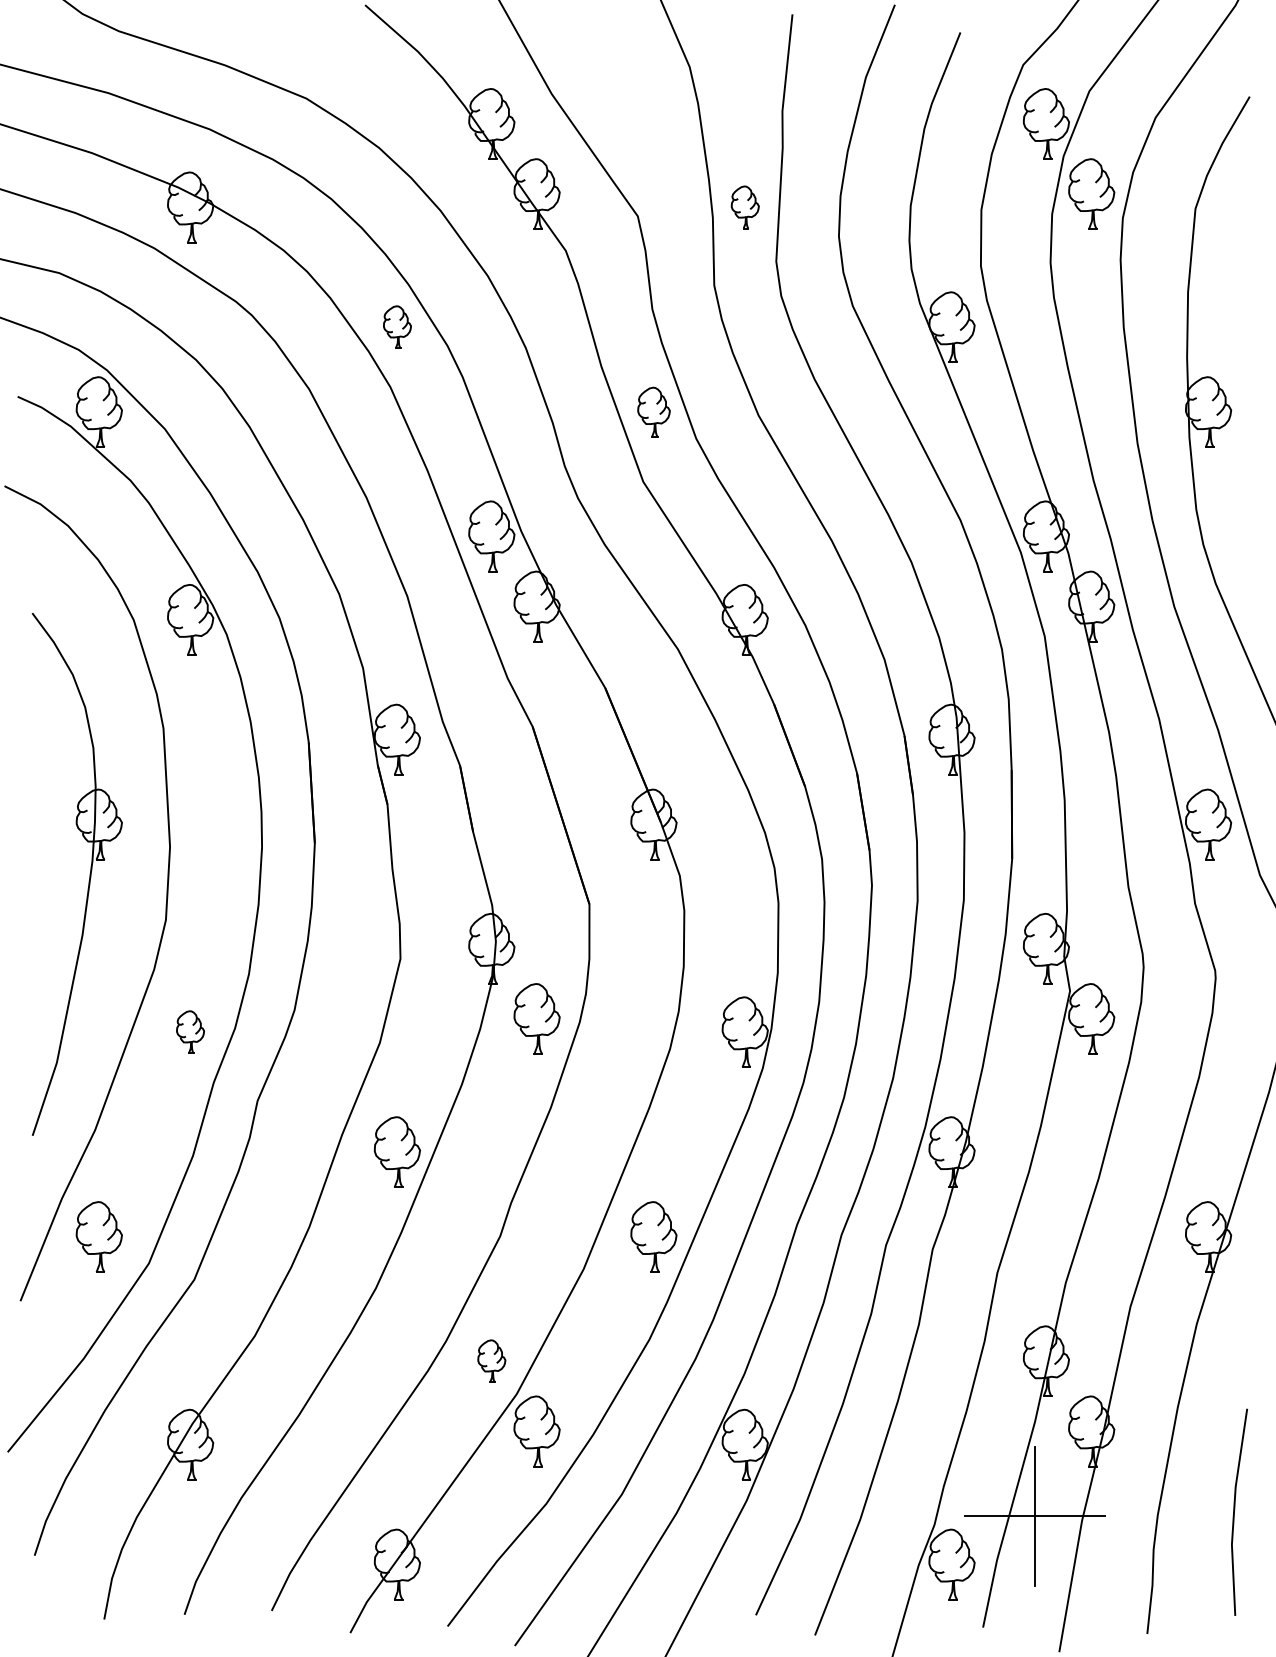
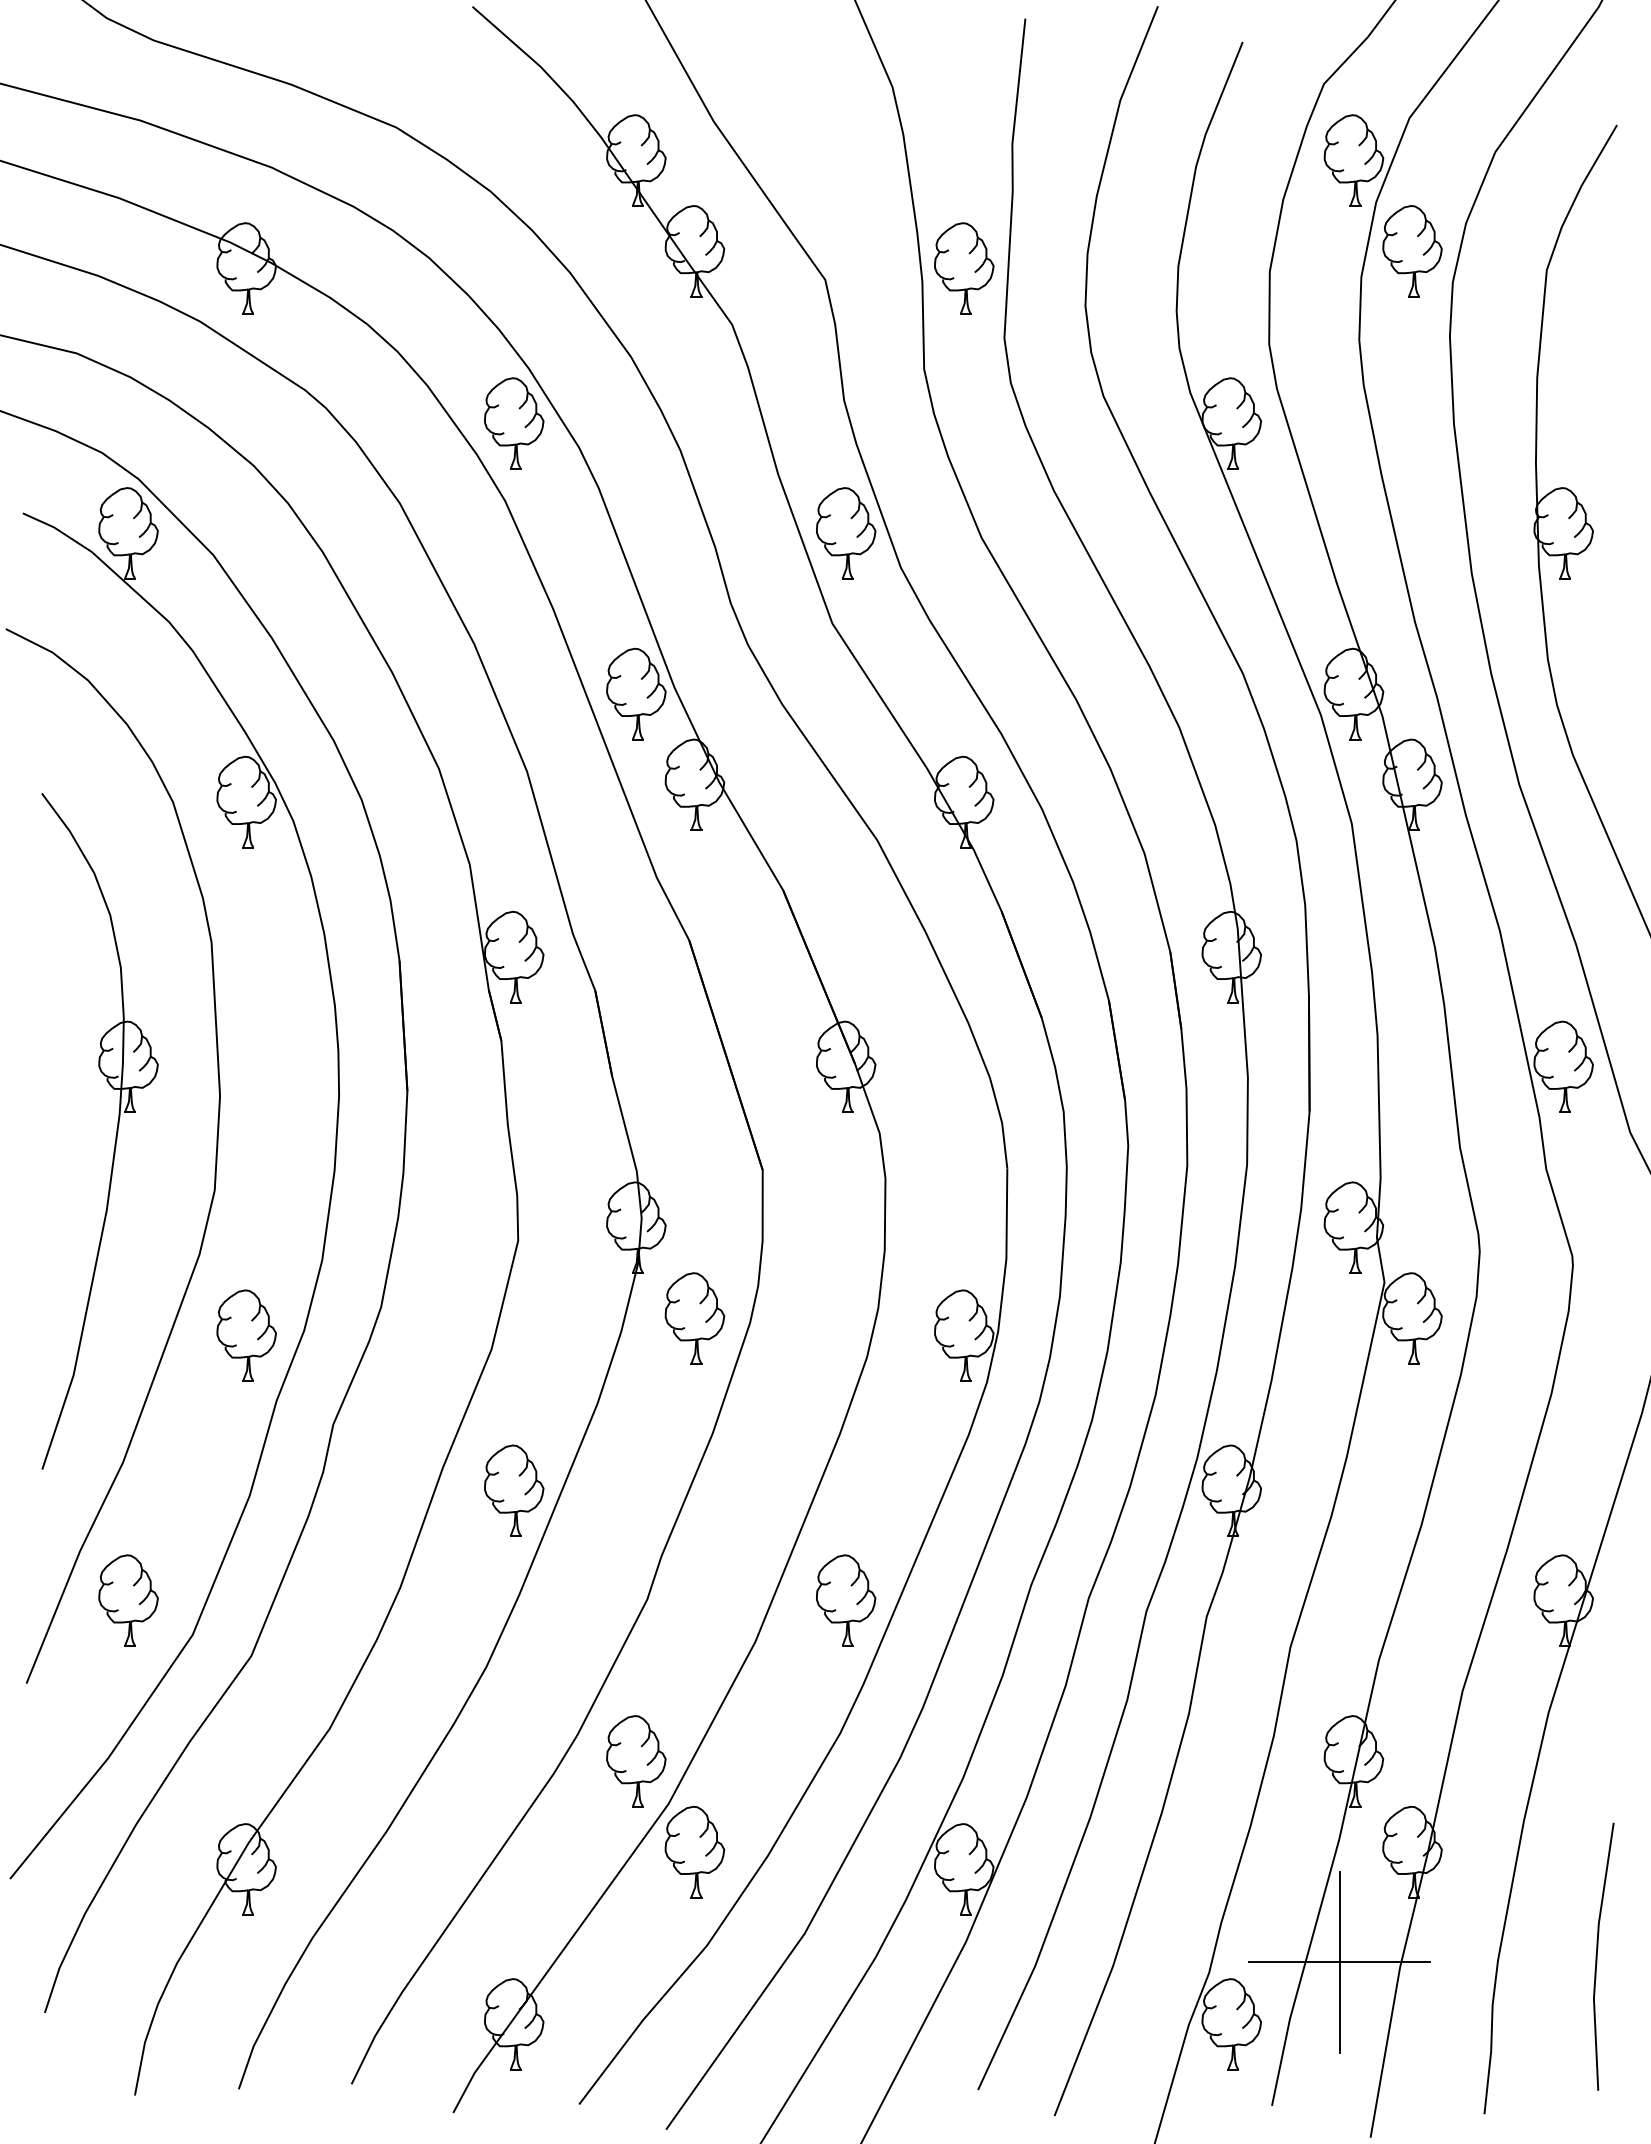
part: (745, 207) -> (964, 268), size x1.67
part: (397, 327) -> (514, 423), size x1.67
part: (654, 412) -> (846, 533), size x1.43
part: (190, 1032) -> (246, 1335), size x1.67
part: (491, 1361) -> (636, 1761), size x1.67

